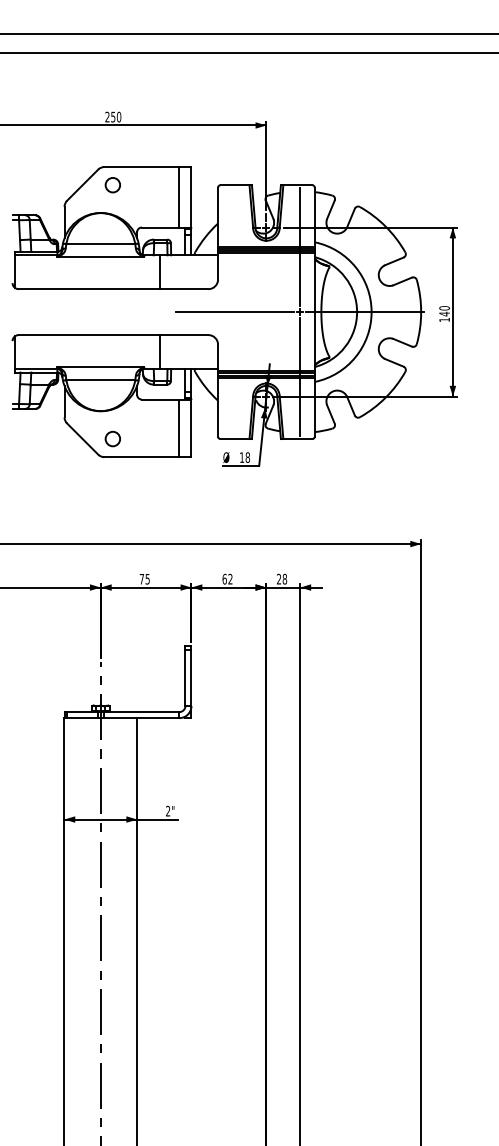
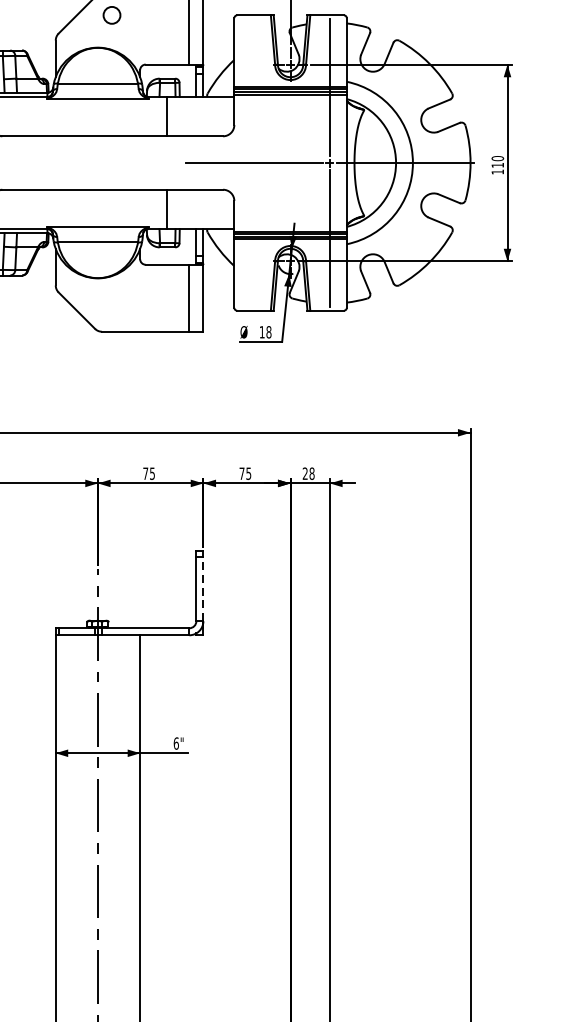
text: (444, 313) -> (497, 164), 140 -> 110
circle: (112, 438) -> (111, 310), removed
text: (227, 578) -> (245, 472), 62 -> 75
line: (191, 678) -> (203, 589), solid -> dashed
text: (168, 810) -> (176, 742), 2" -> 6"

